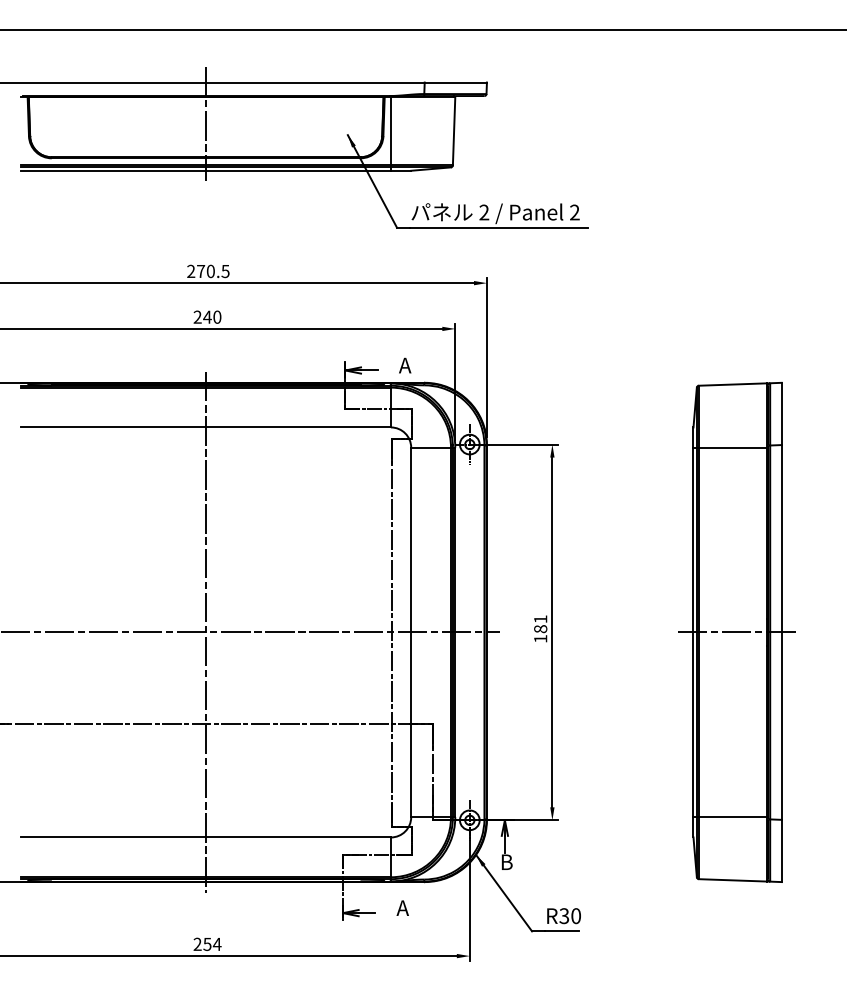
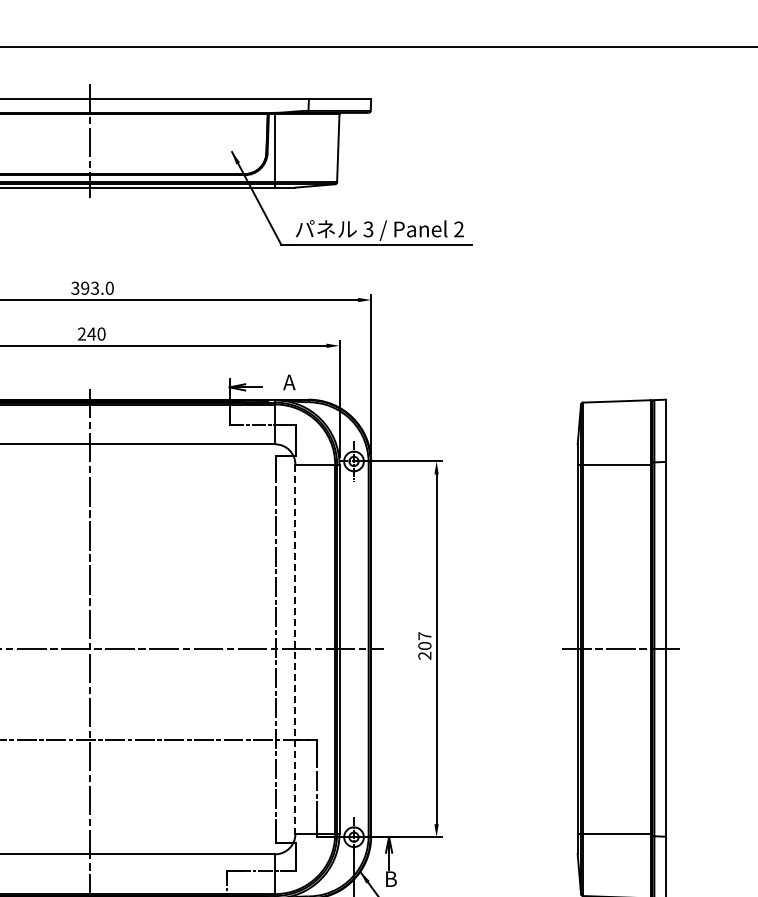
text: (484, 212) -> (368, 229), 2 -> 3
text: (208, 271) -> (92, 288), 270.5 -> 393.0
text: (540, 628) -> (424, 645), 181 -> 207
line: (411, 632) -> (295, 649), solid -> dashed

